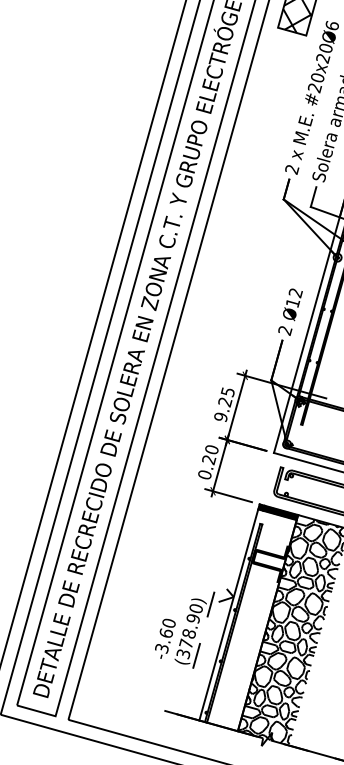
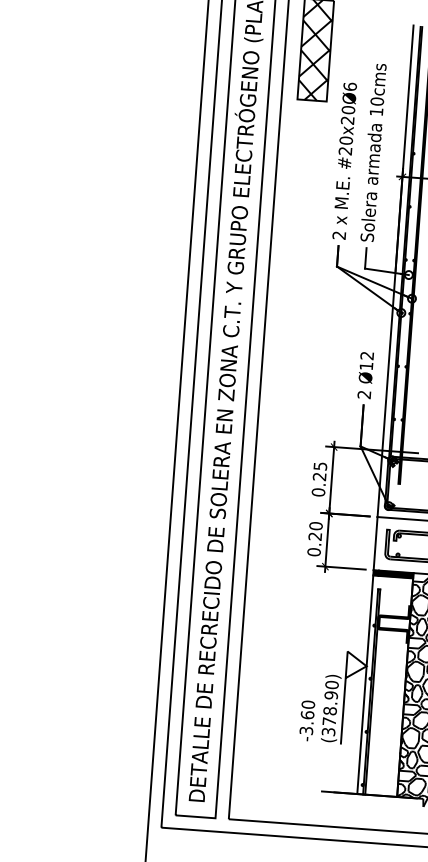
text: (220, 417) -> (318, 492), 9.25 -> 0.25
line: (266, 478) -> (375, 543), added
line: (212, 599) -> (346, 672), dashed -> solid

